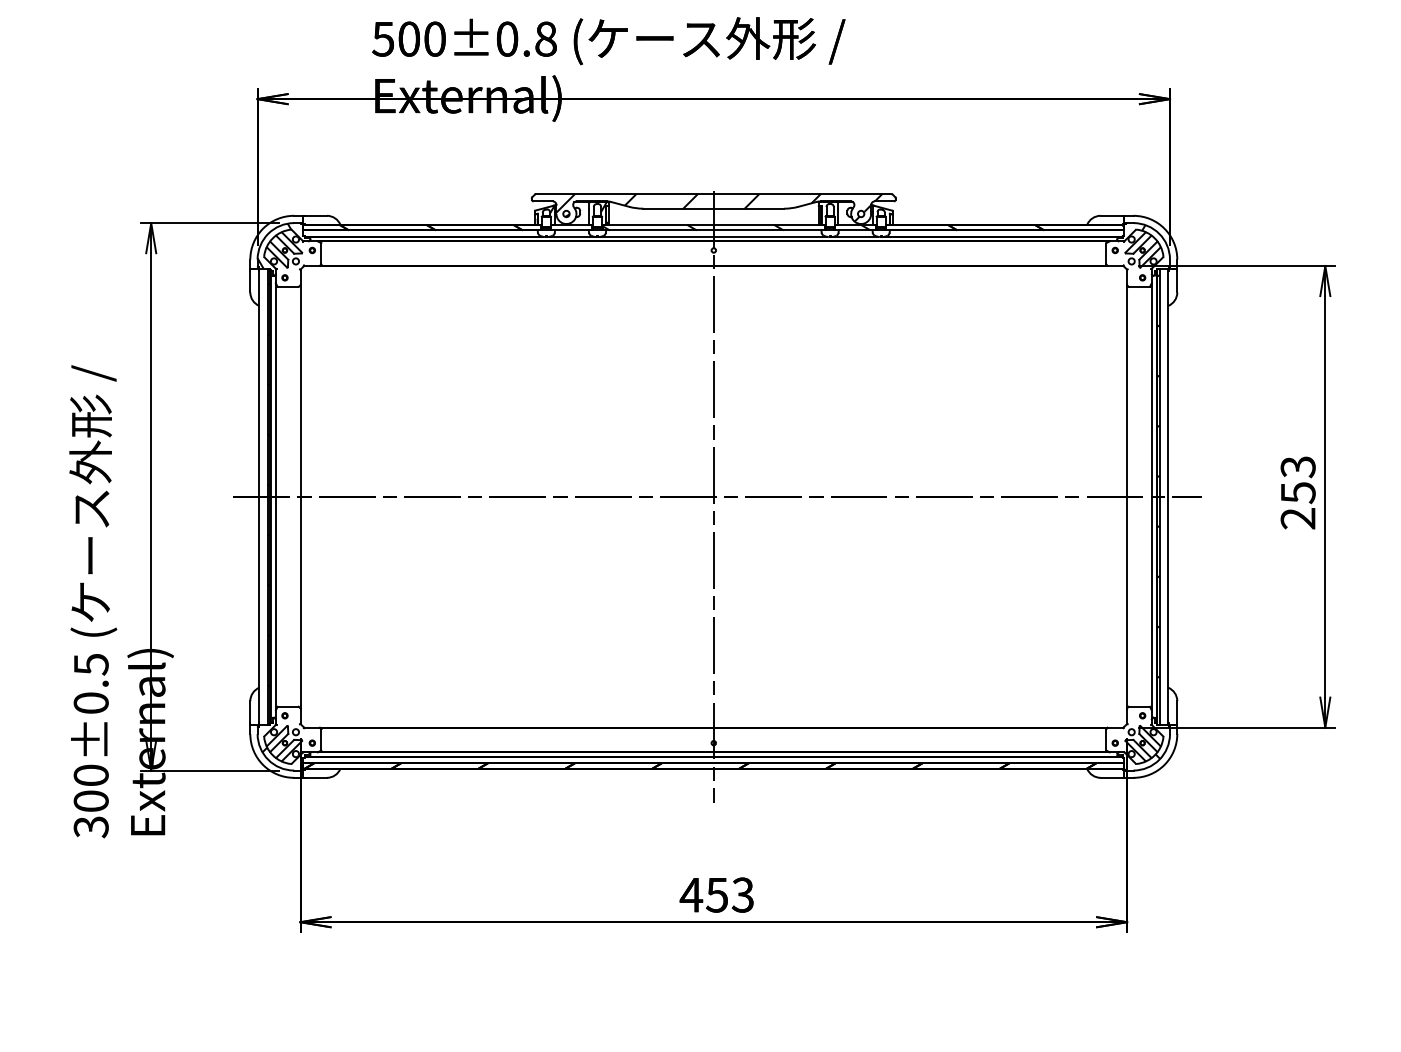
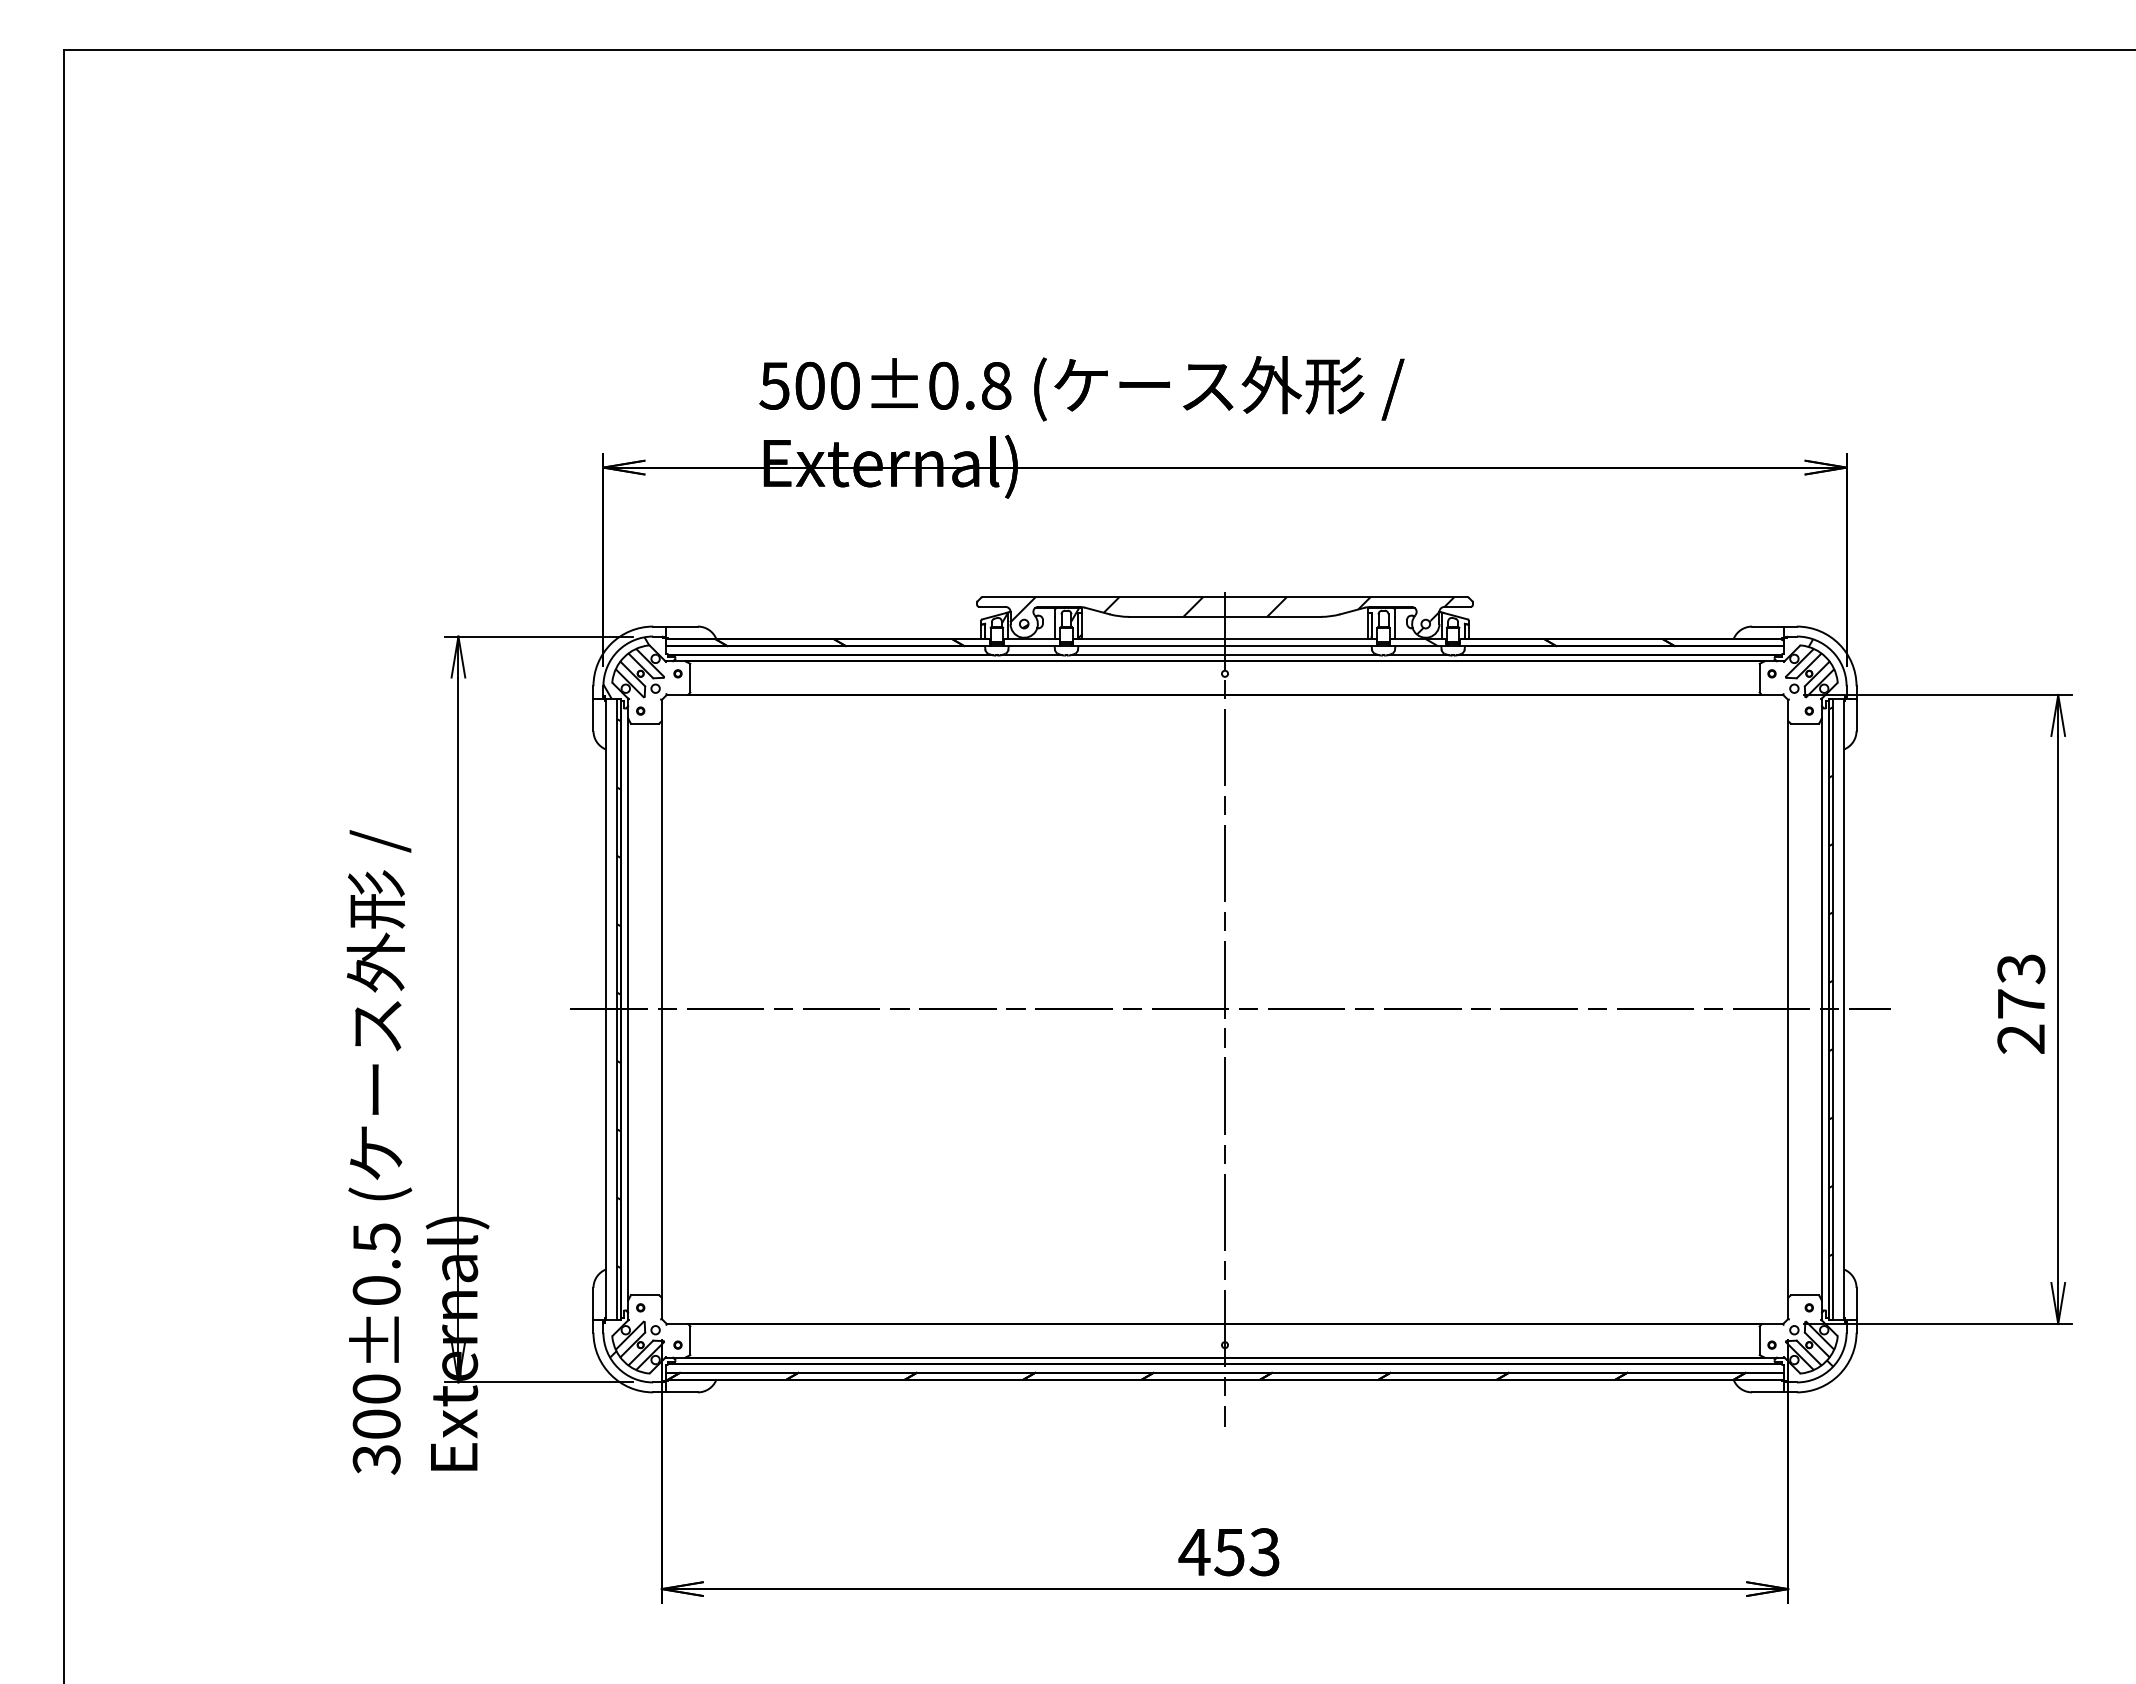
hatch: (692, 227) -> (1196, 642), removed
text: (1298, 493) -> (2021, 1004), 253 -> 273

